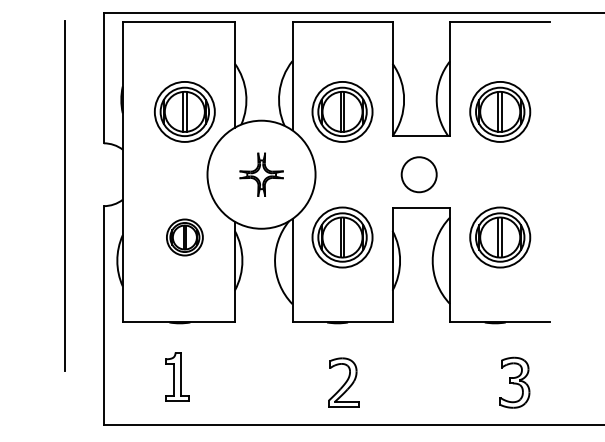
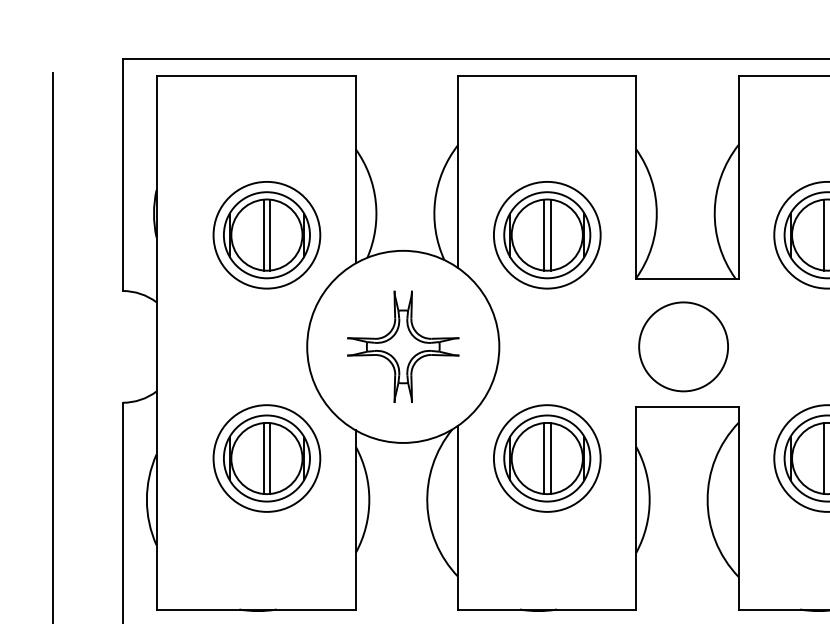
part: (261, 174) -> (403, 346), size x1.43
circle: (419, 174) -> (684, 346), size x1.43
part: (184, 237) -> (266, 458), size x1.67

